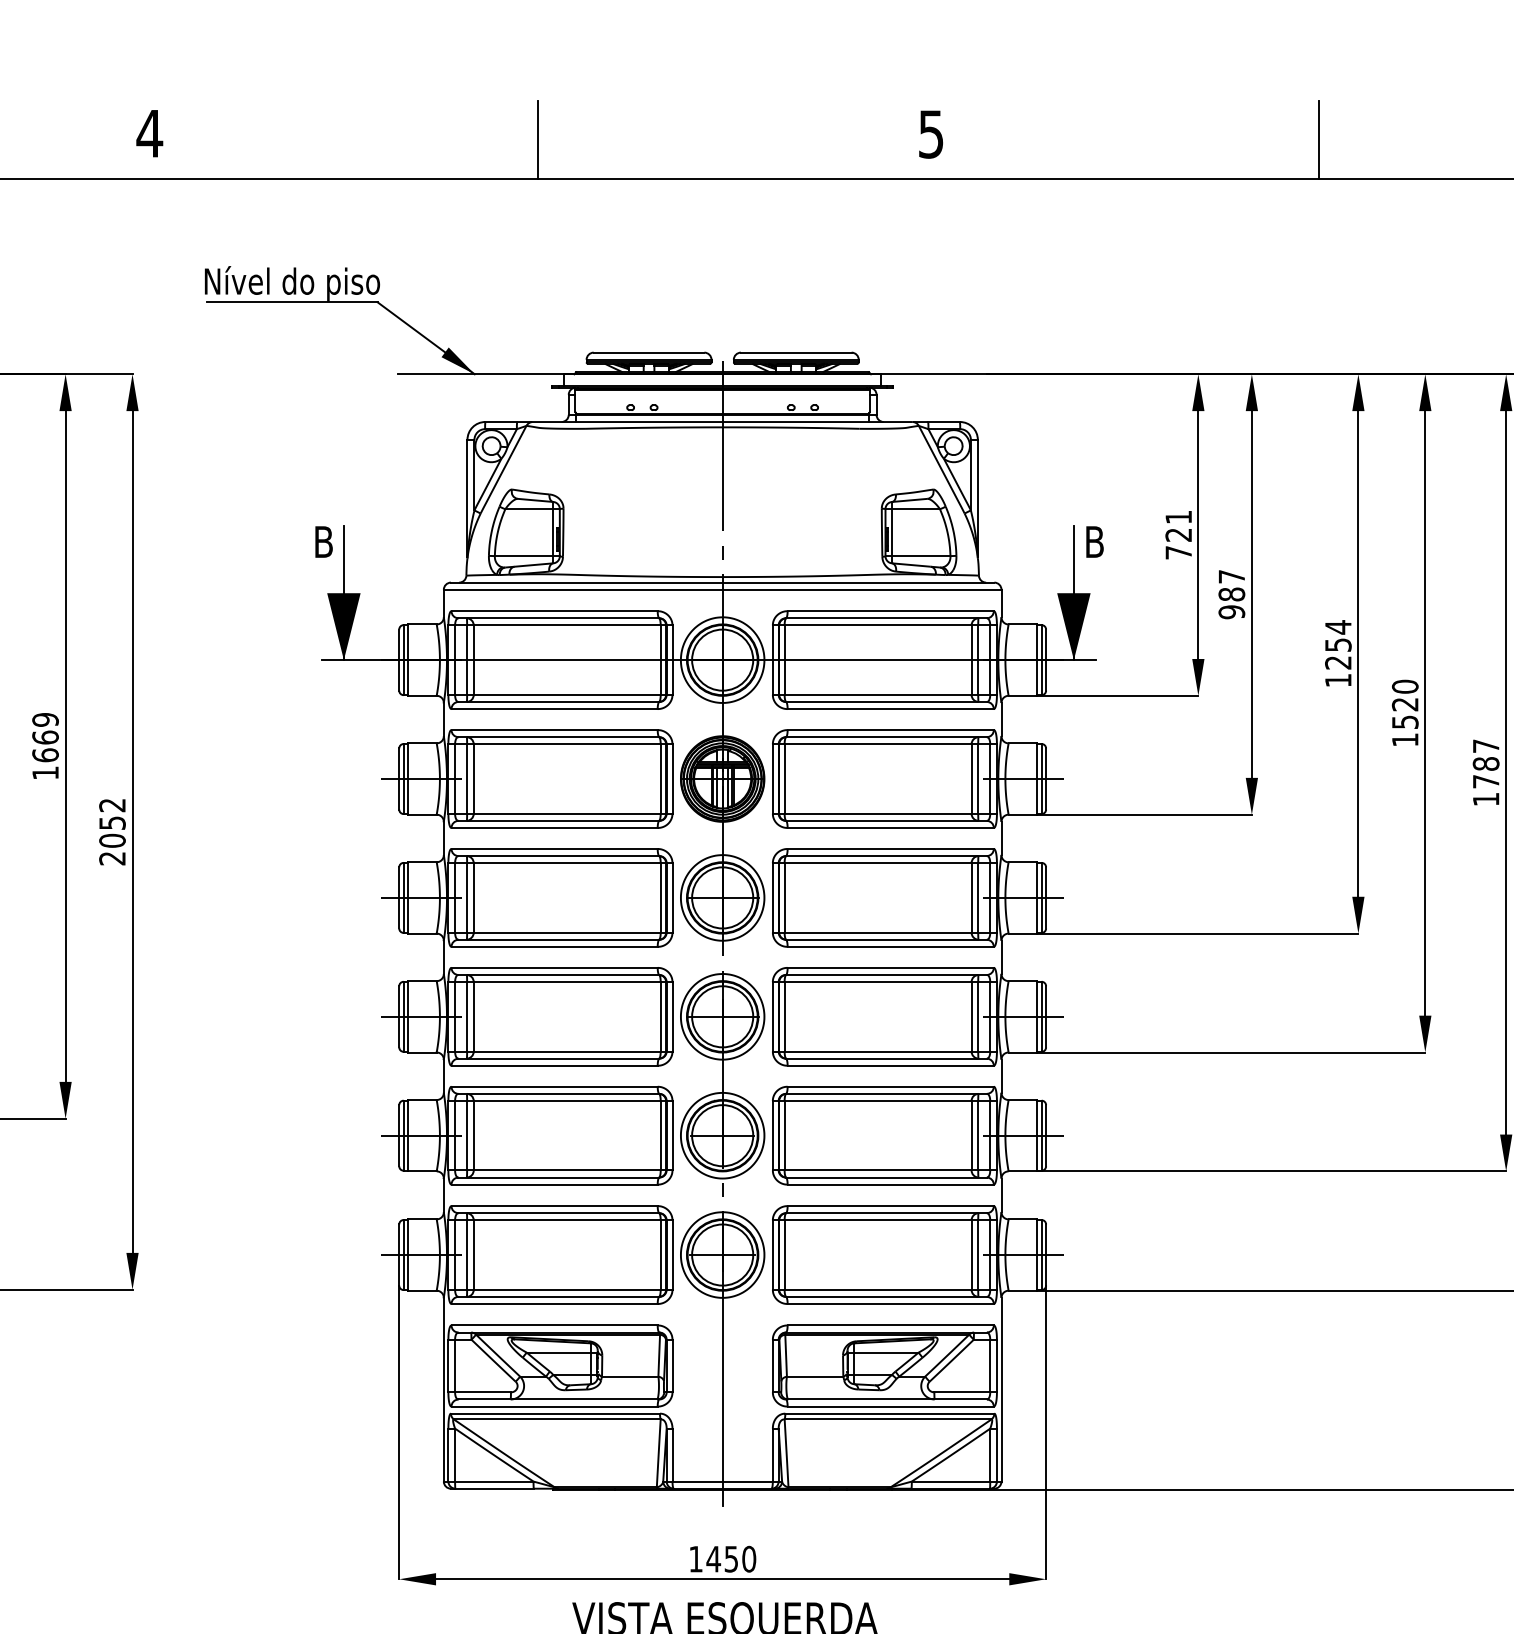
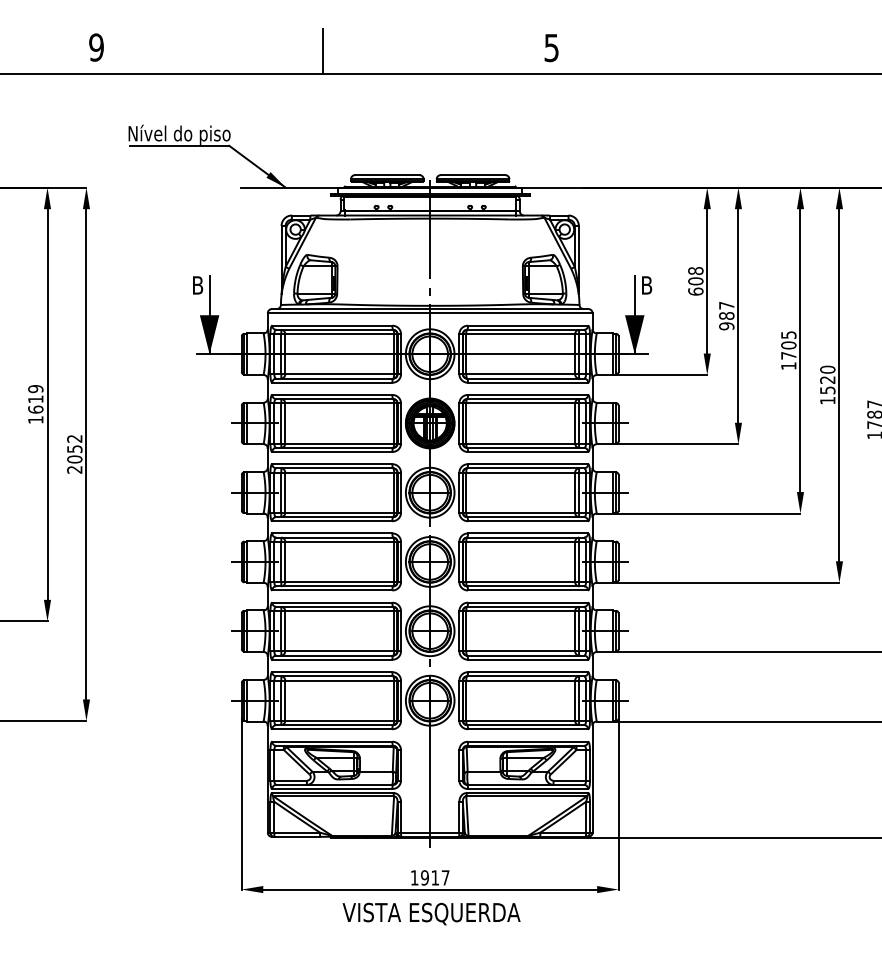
text: (149, 133) -> (96, 47), 4 -> 9
line: (1318, 140) -> (777, 51), removed
text: (1178, 535) -> (695, 281), 721 -> 608
text: (1337, 643) -> (788, 344), 1254 -> 1705
text: (45, 737) -> (35, 399), 1669 -> 1619
text: (730, 1558) -> (434, 877), 1450 -> 1917

